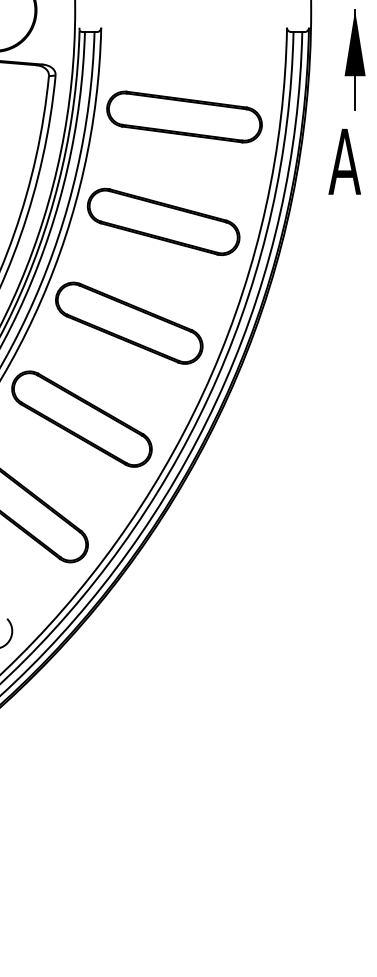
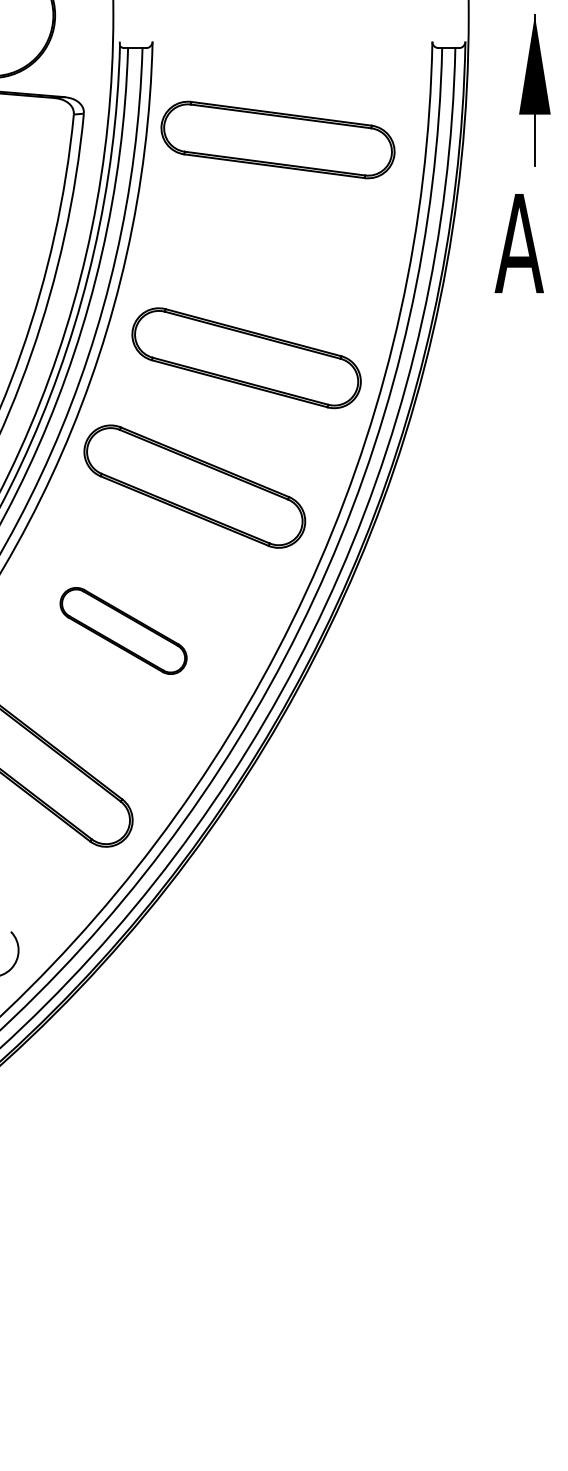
part: (184, 116) -> (277, 139), moved
part: (163, 221) -> (246, 357), moved
part: (81, 418) -> (122, 630), size x0.6

